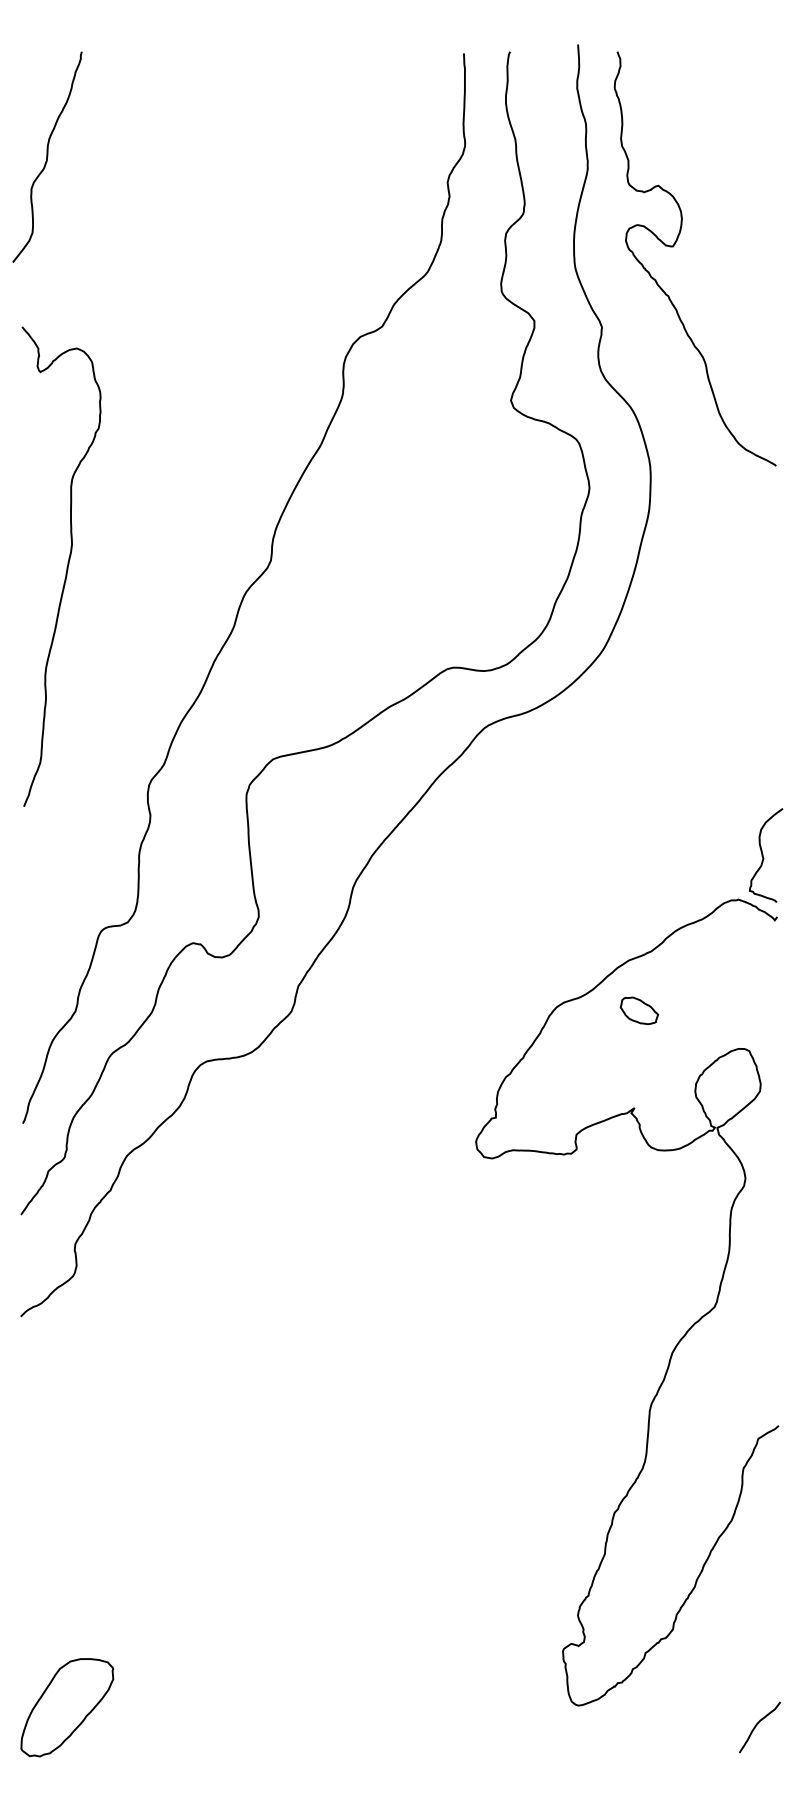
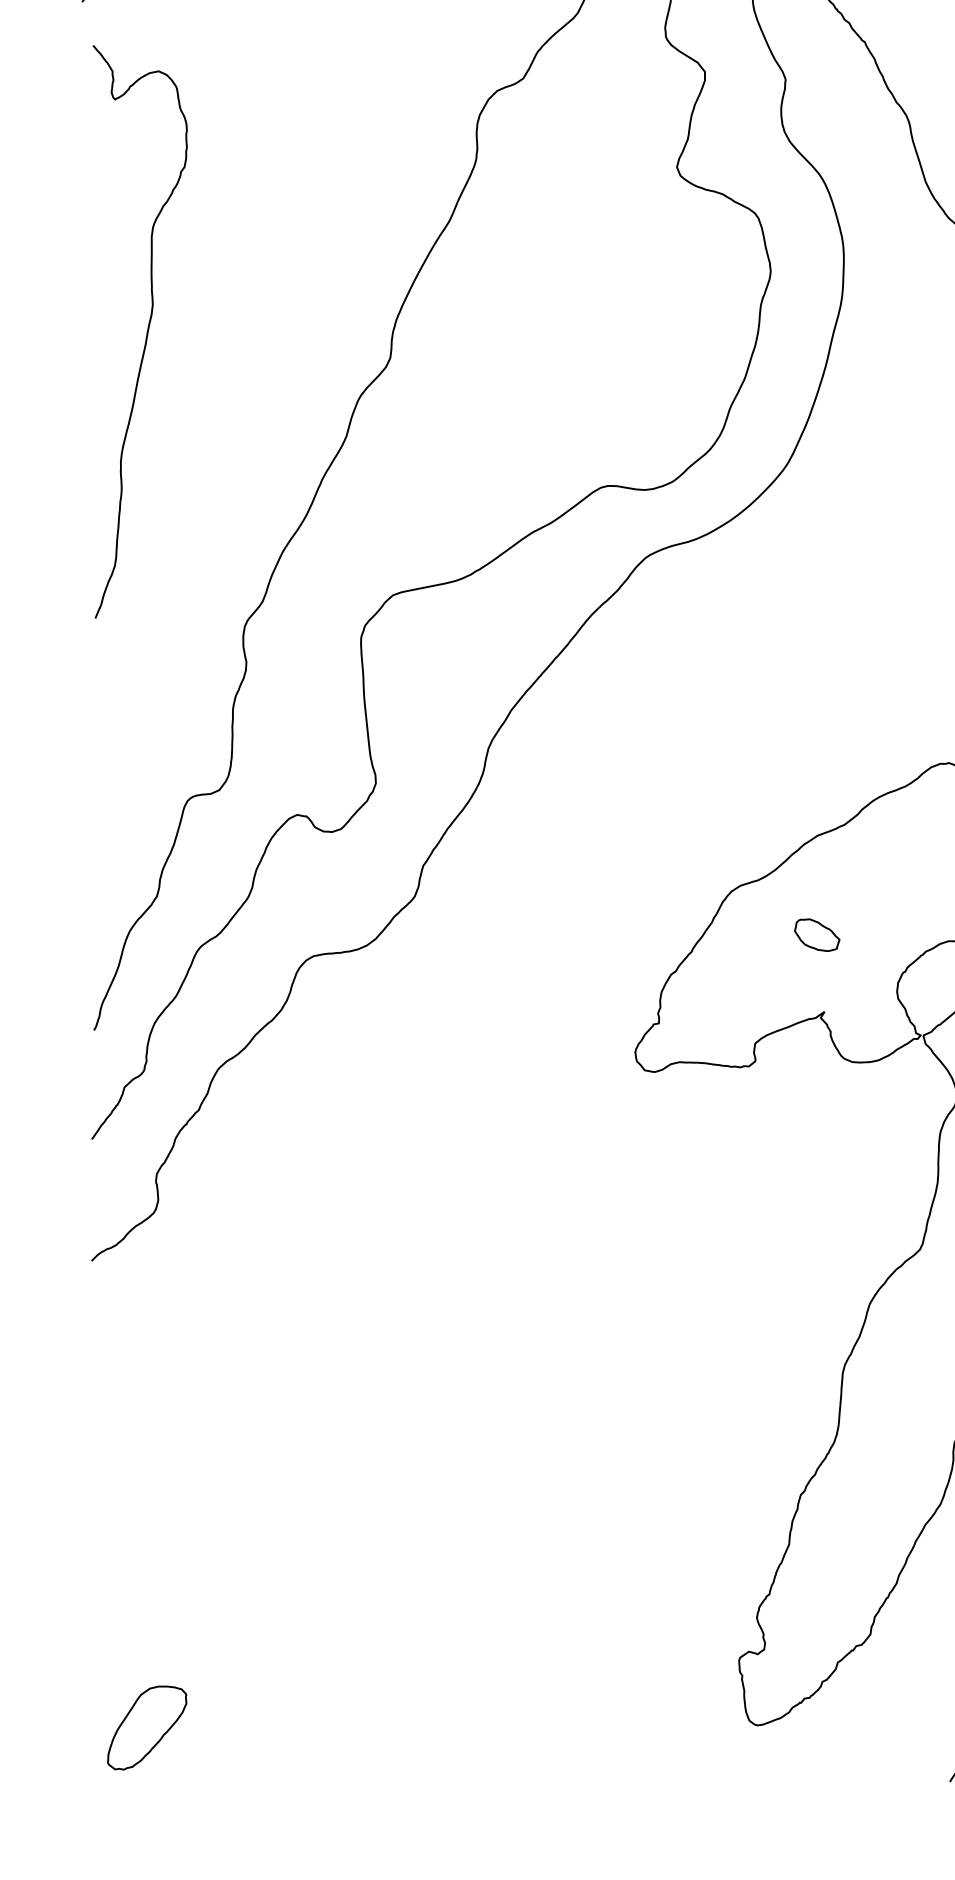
curve: (66, 567) -> (146, 332), moved
part: (638, 1010) -> (816, 934), moved
part: (67, 1707) -> (147, 1727), size x0.71

